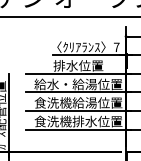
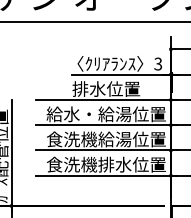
text: (116, 46) -> (158, 63), 7 -> 3

